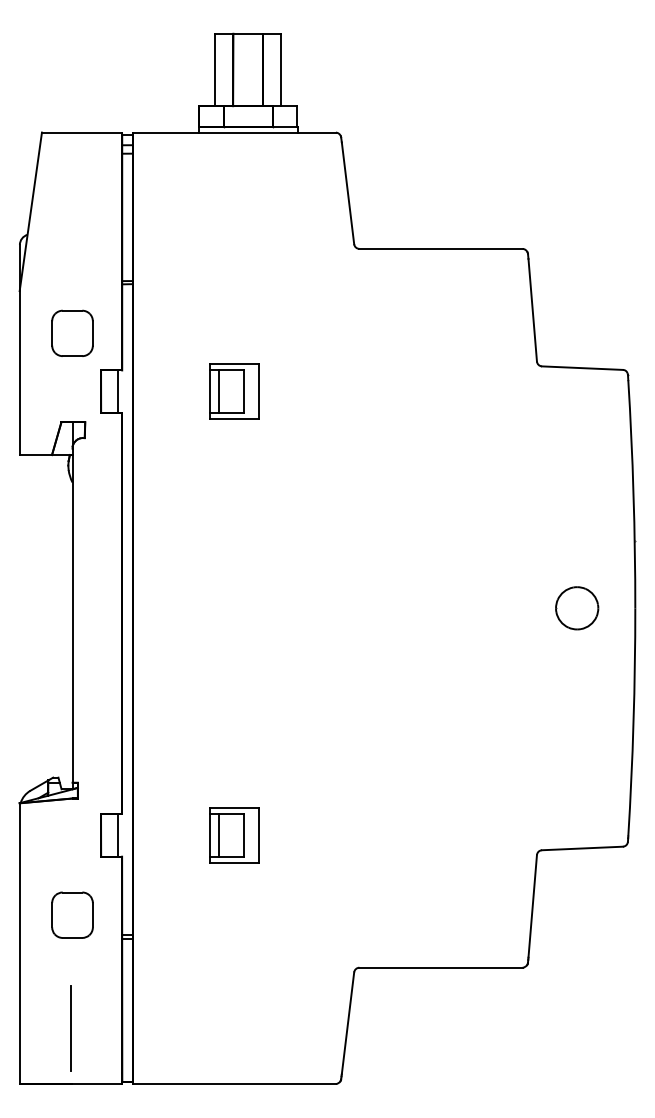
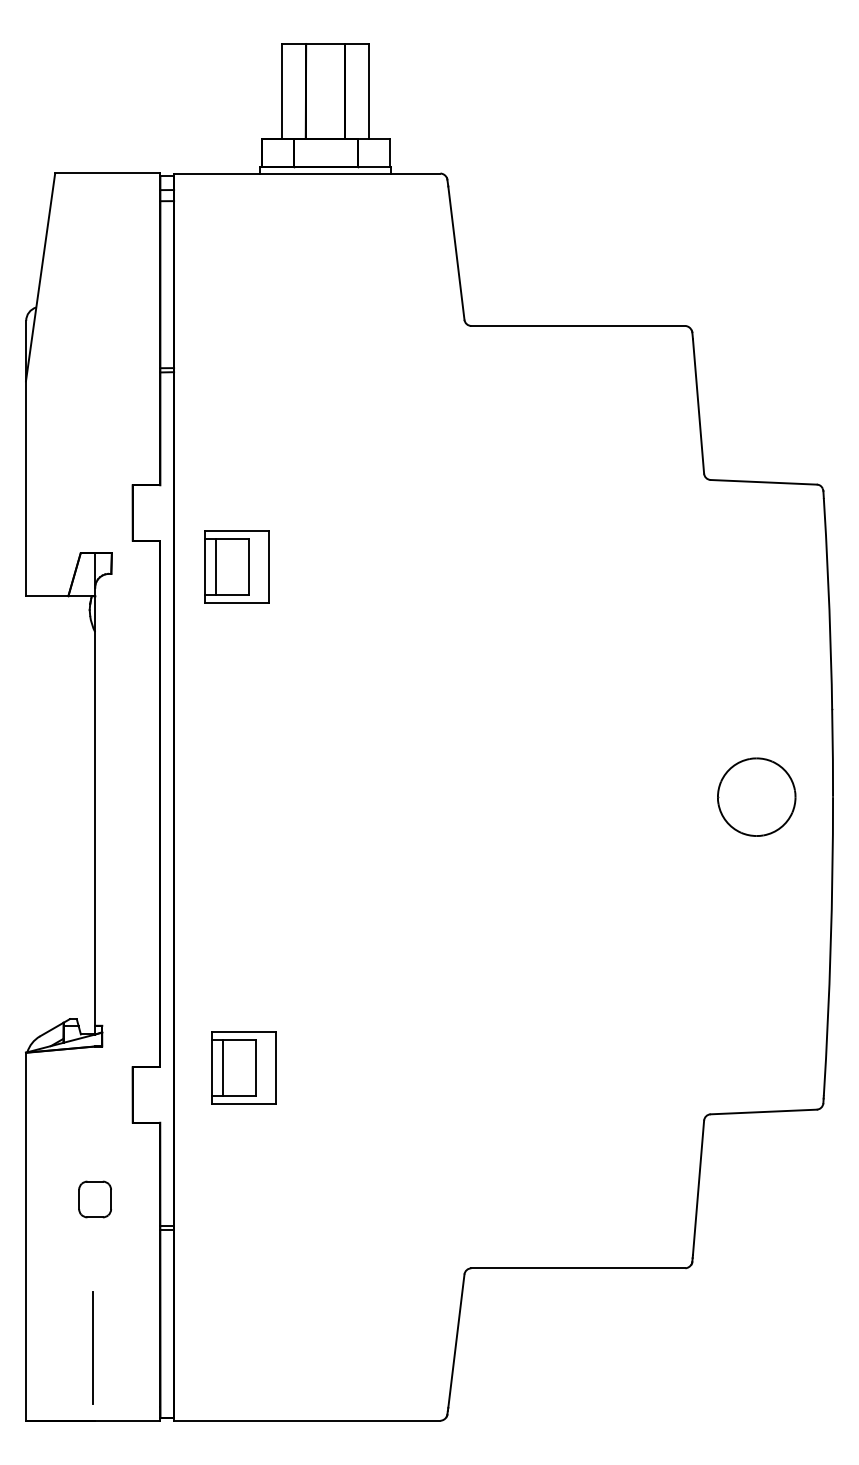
part: (71, 333) -> (94, 436), removed
line: (118, 391) -> (155, 512), removed
part: (234, 391) -> (236, 566), moved
part: (576, 607) -> (756, 796), size x1.4
line: (118, 835) -> (155, 1094), removed
part: (234, 835) -> (243, 1067), moved
part: (71, 915) -> (94, 1199), size x0.6

